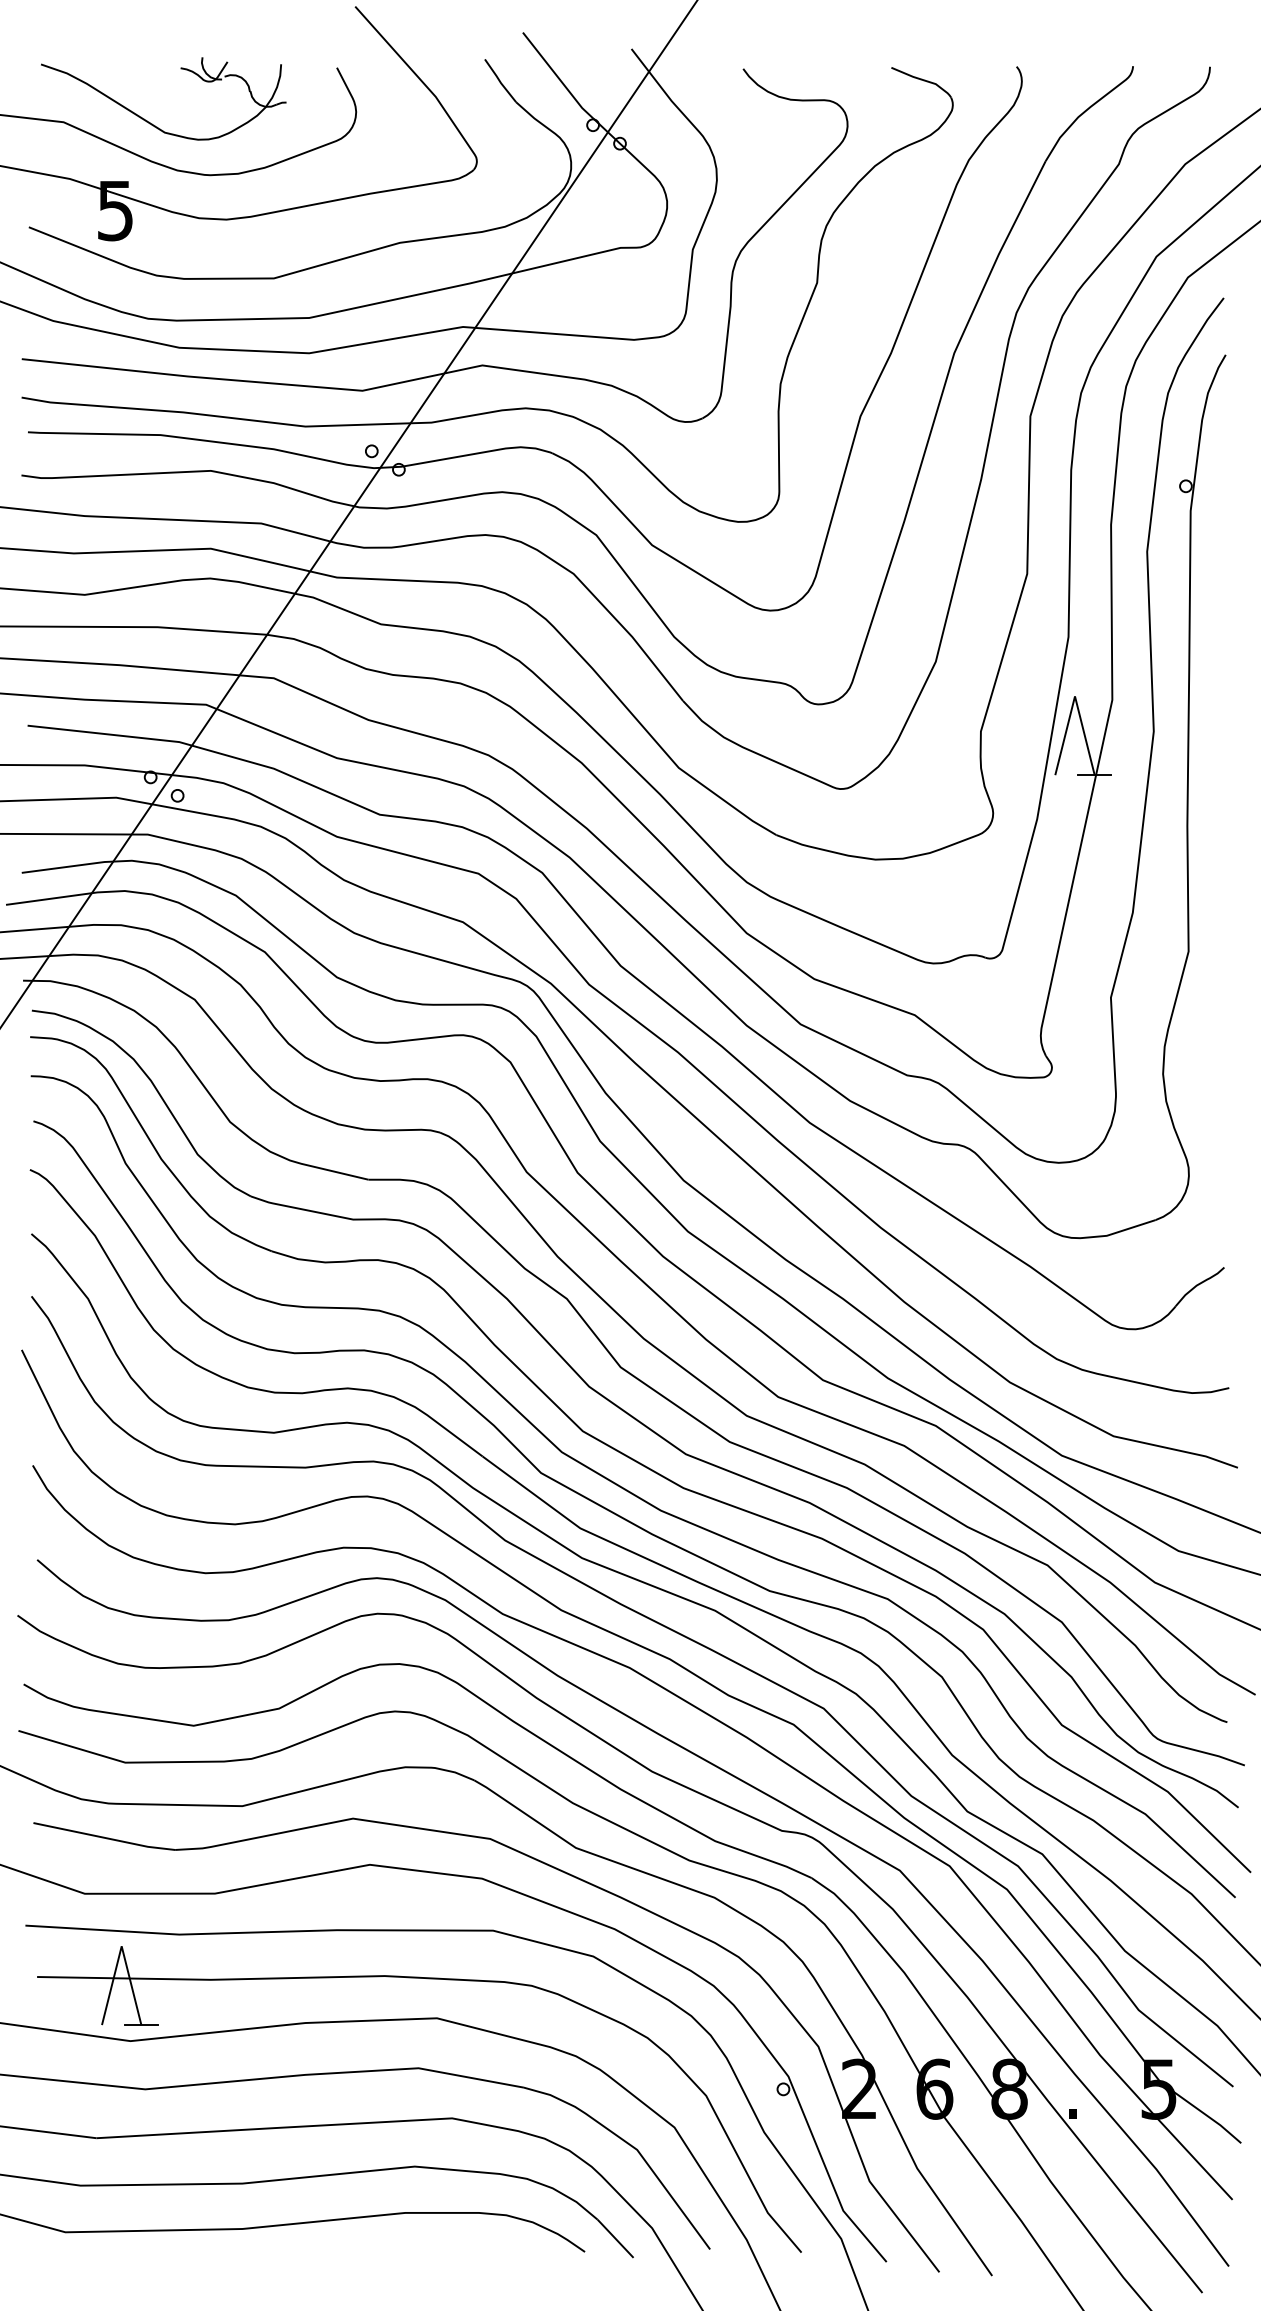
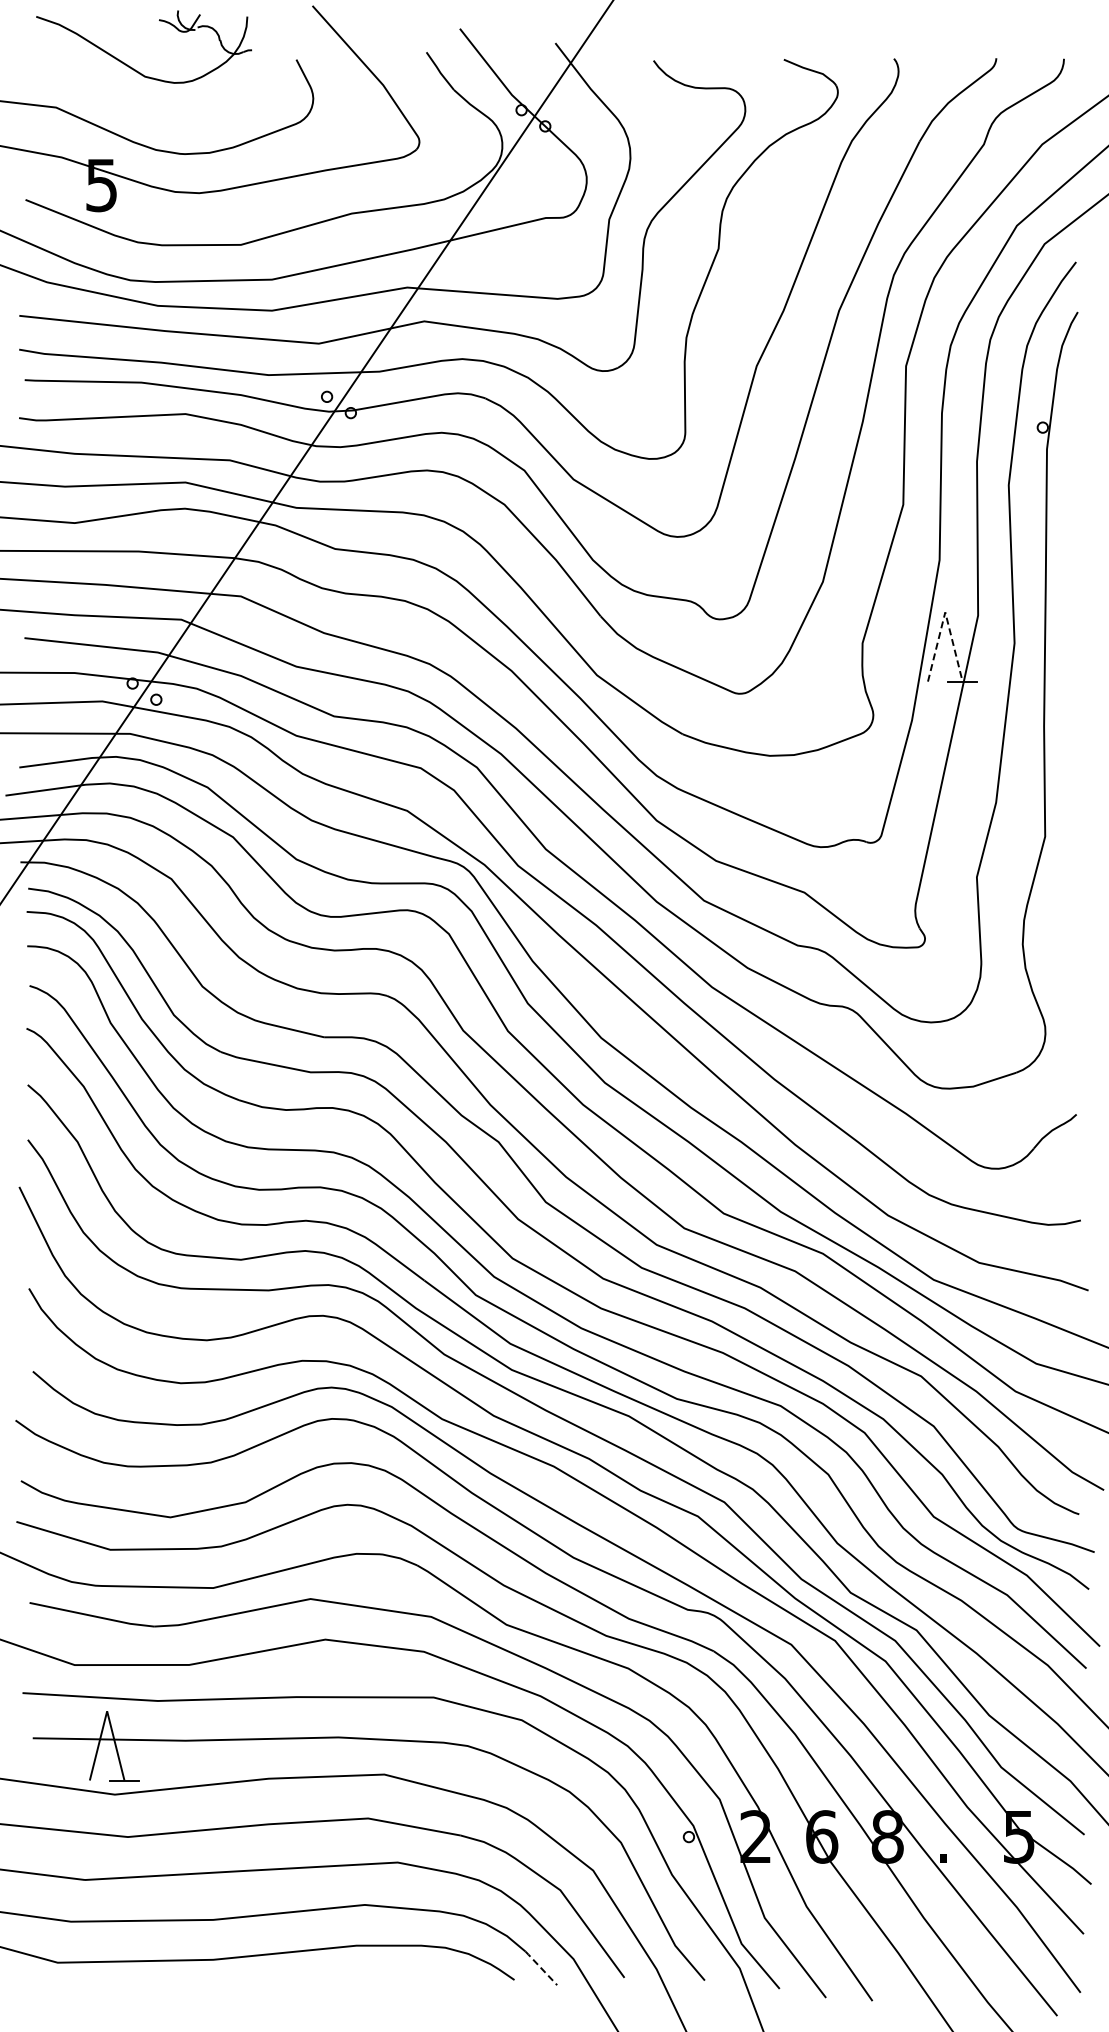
part: (147, 119) -> (129, 65), moved
line: (1075, 696) -> (945, 612), solid -> dashed
line: (615, 2238) -> (541, 1968), solid -> dashed

